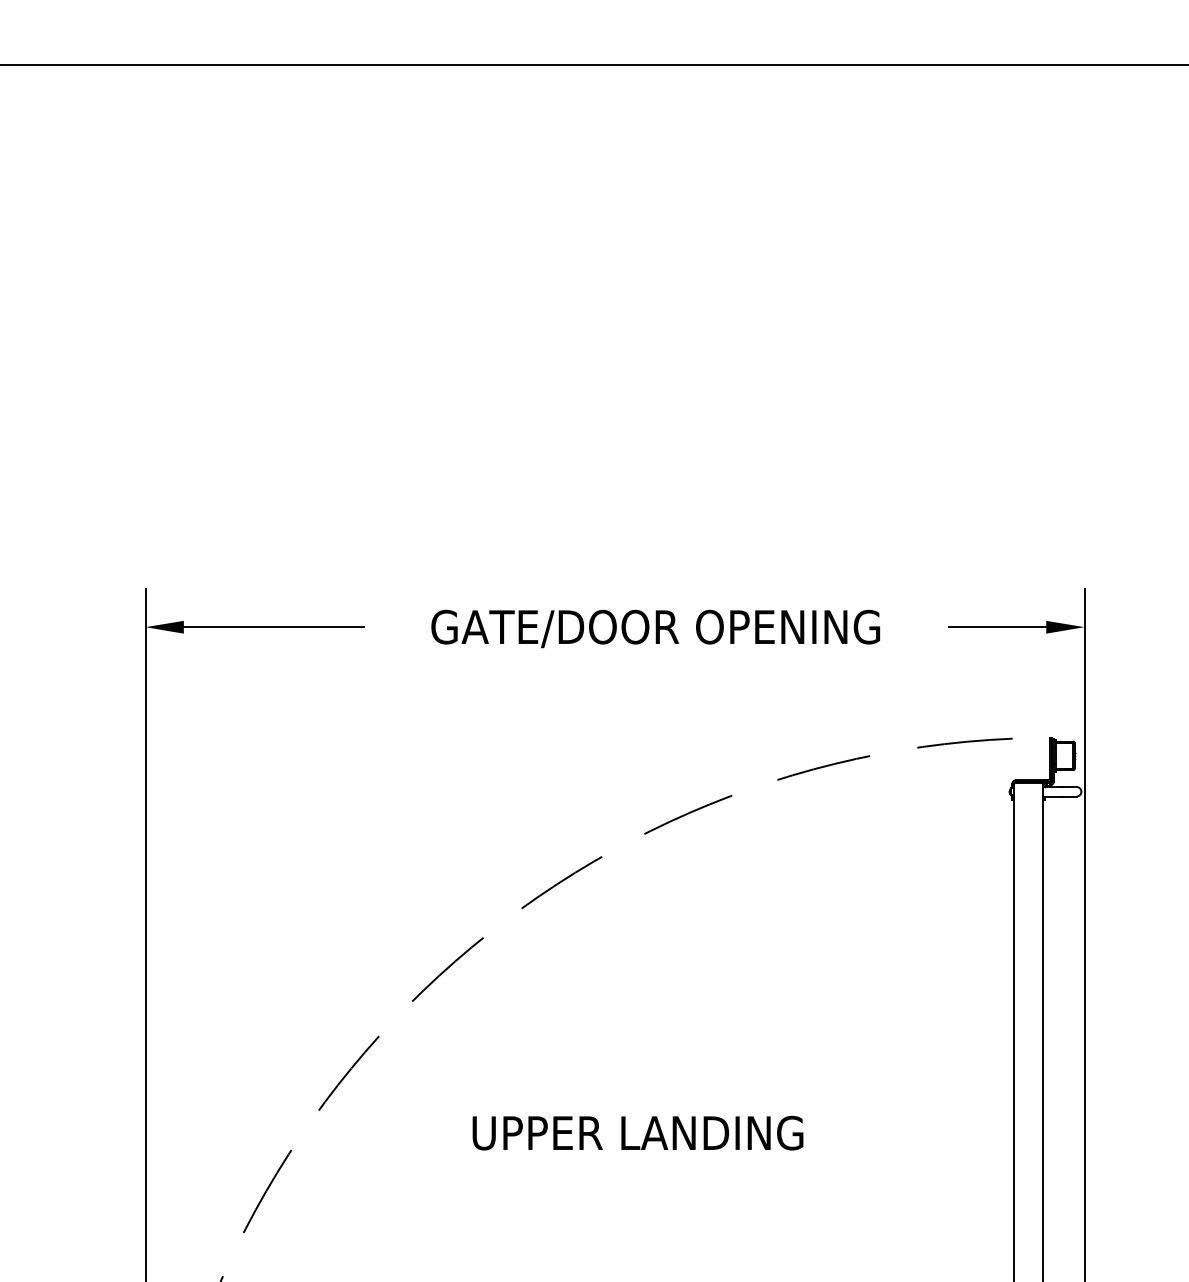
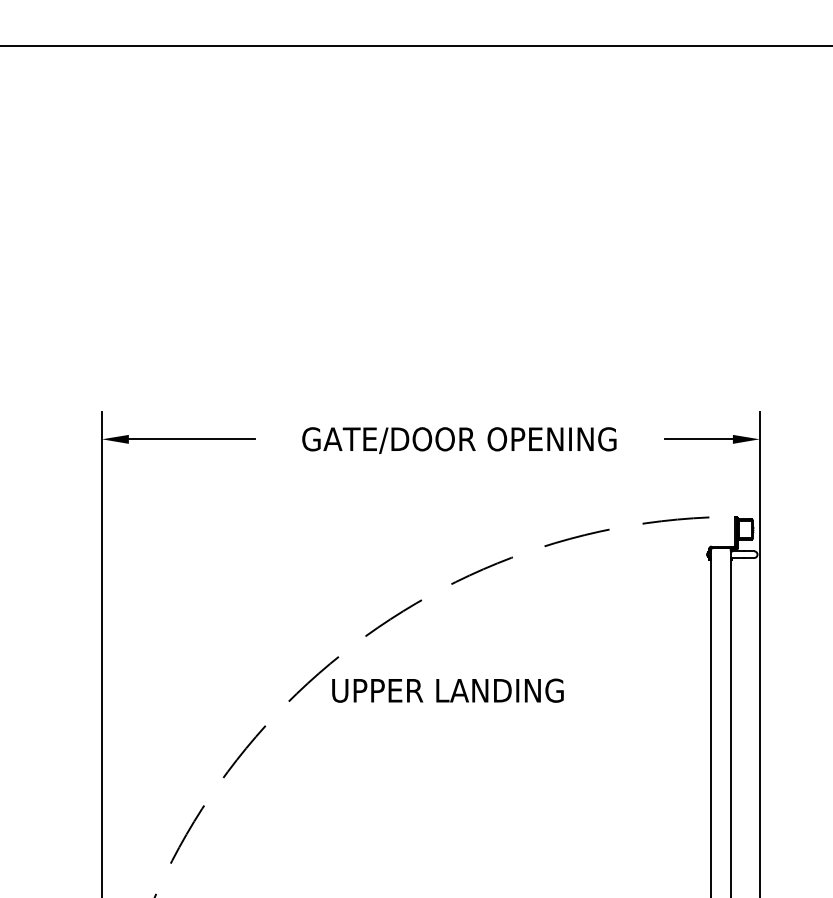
text: (637, 1132) -> (447, 690), moved

